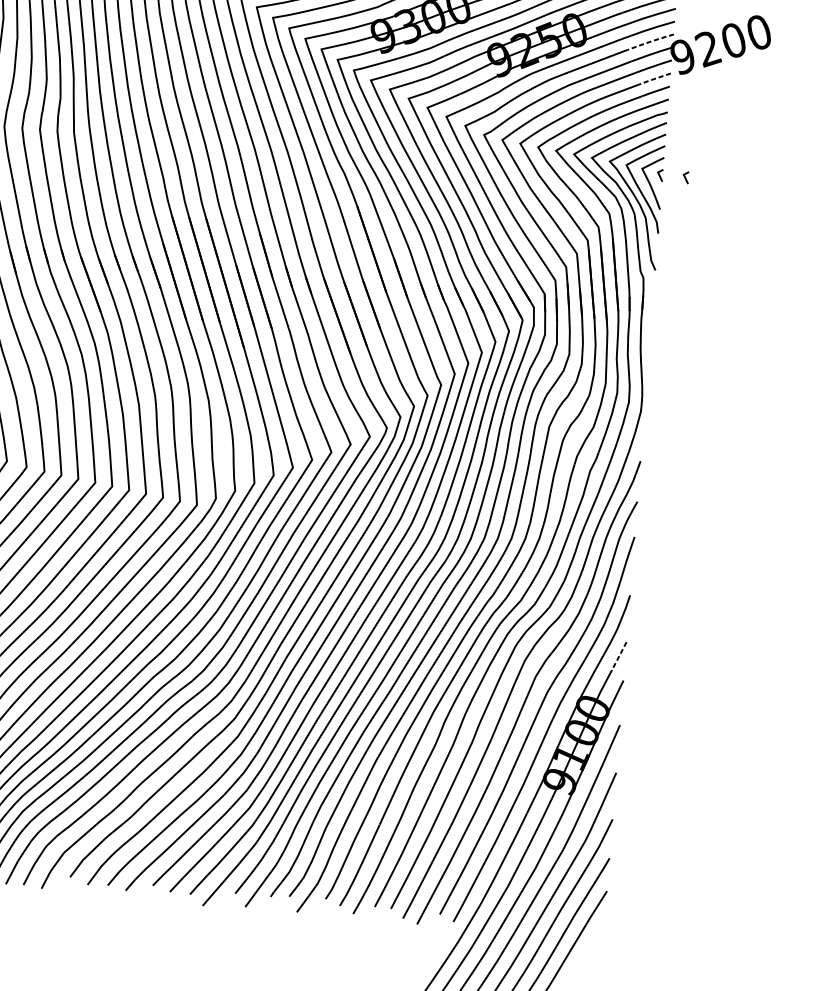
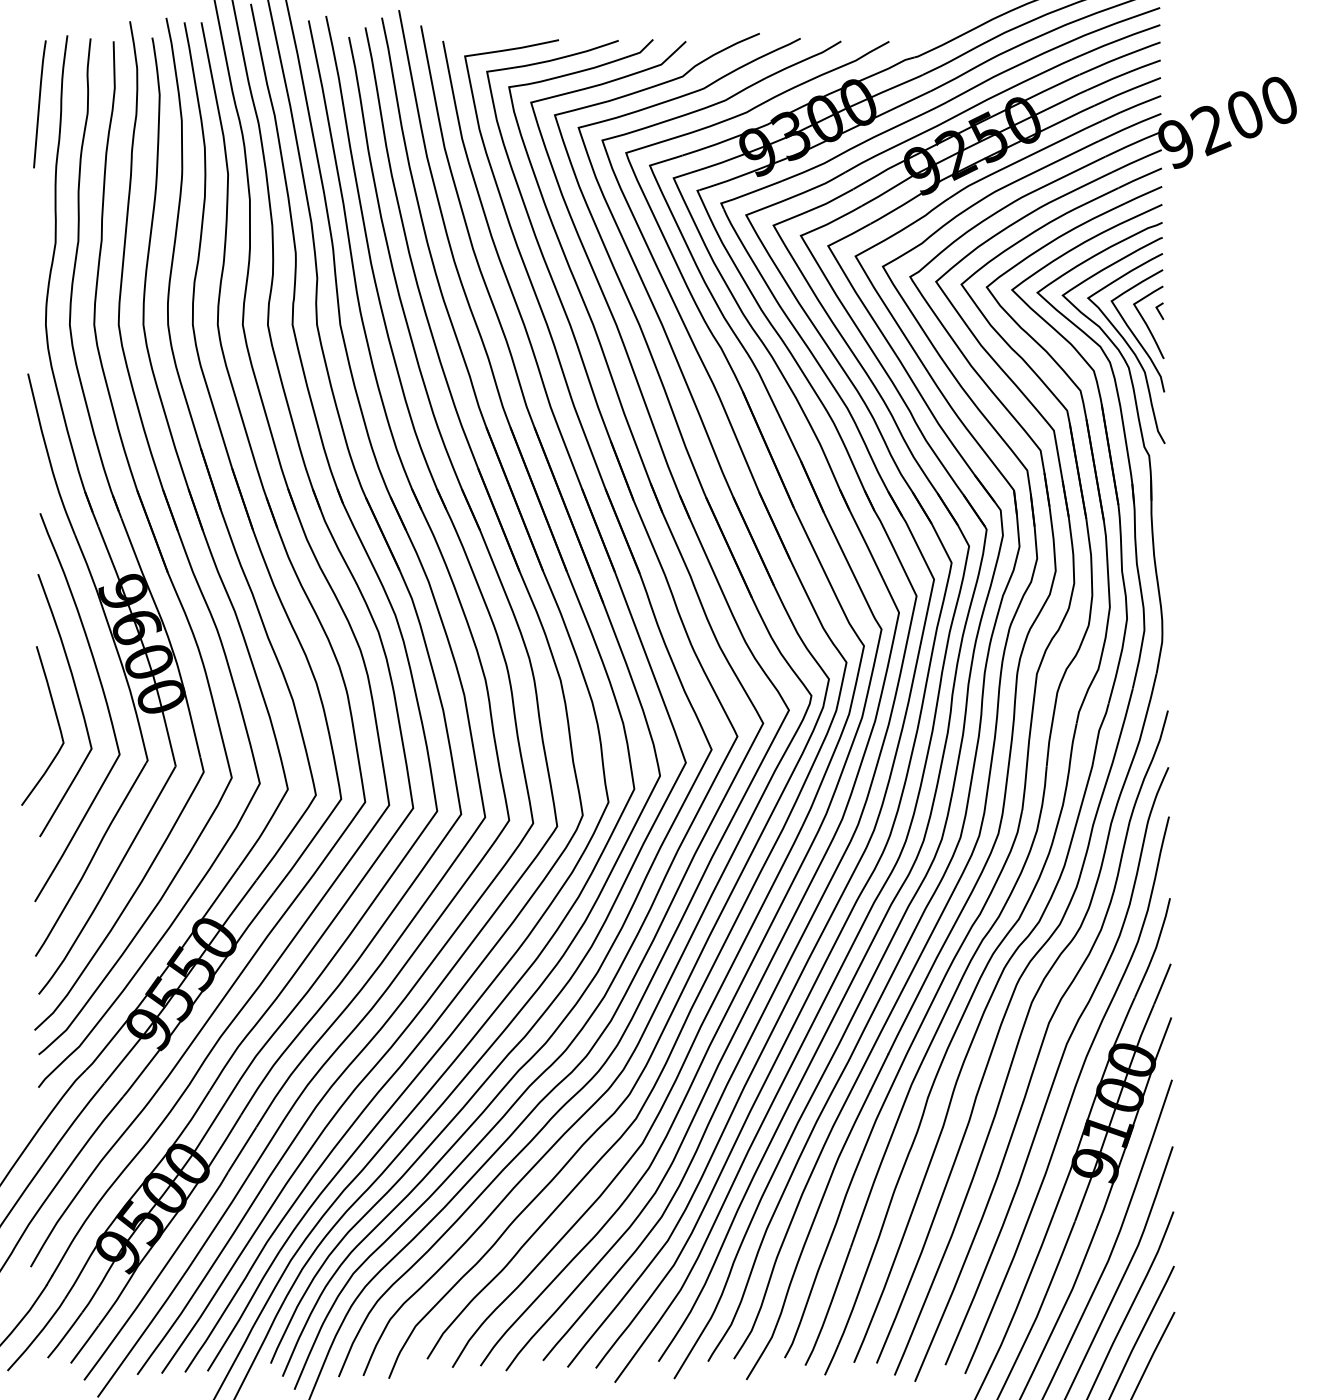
line: (650, 41) -> (1129, 126), dashed -> solid
line: (654, 79) -> (1139, 178), dashed -> solid
line: (685, 177) -> (1195, 310), removed
line: (619, 656) -> (1162, 984), dashed -> solid

